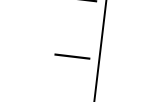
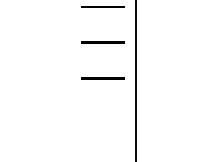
line: (75, 27) -> (102, 42), added

